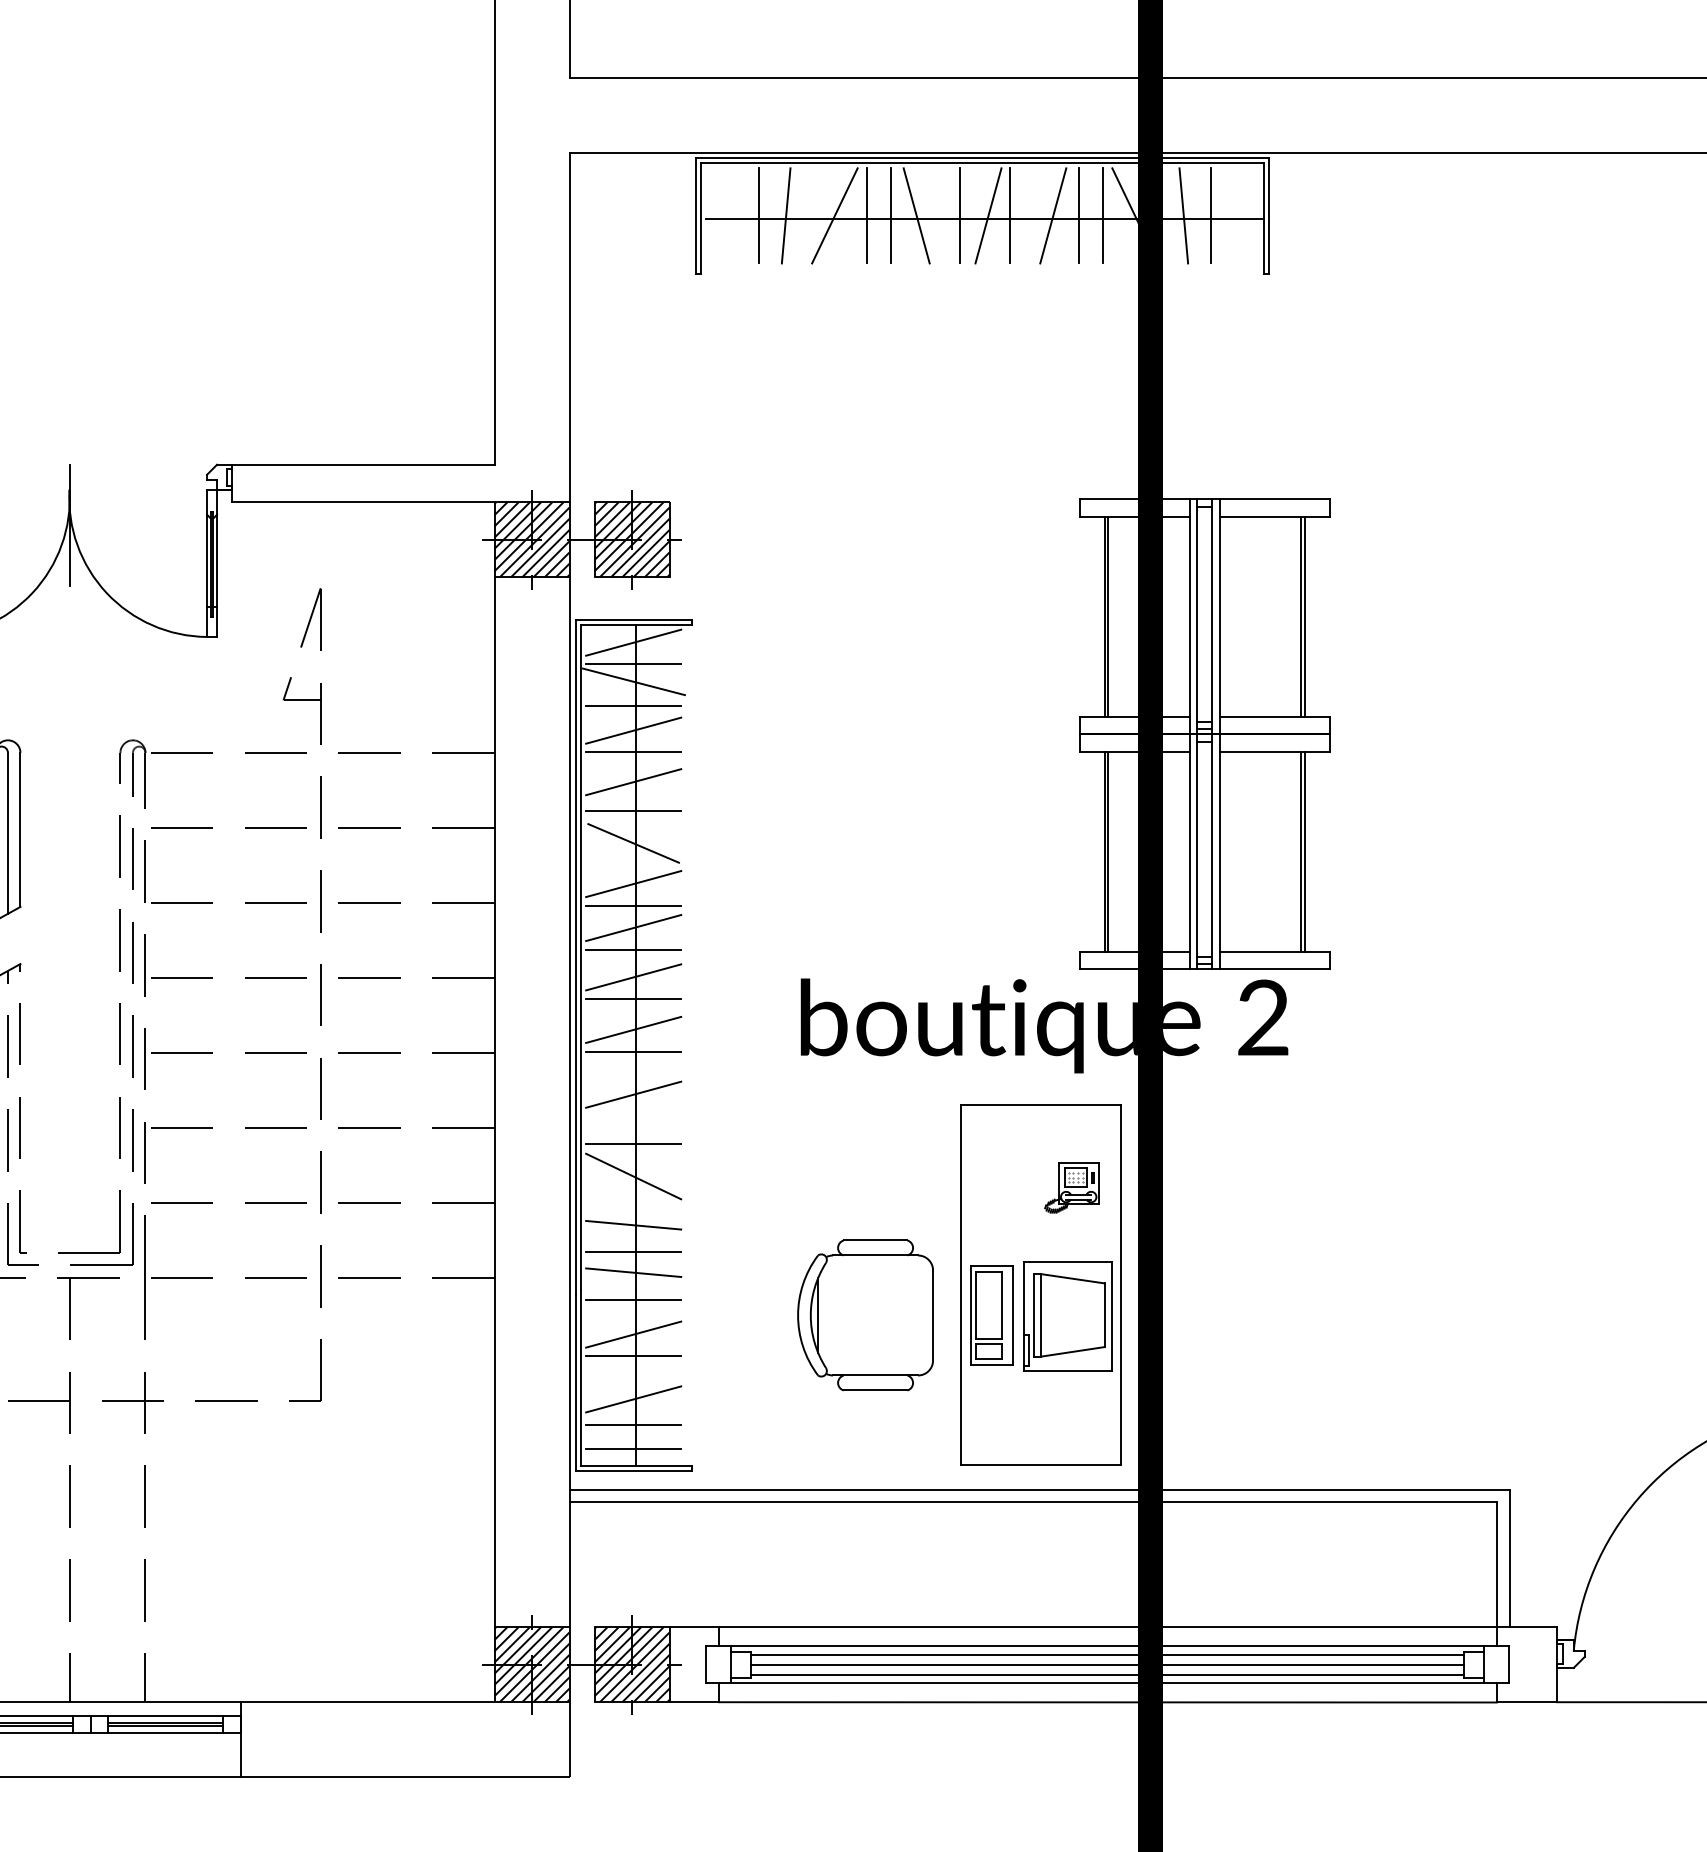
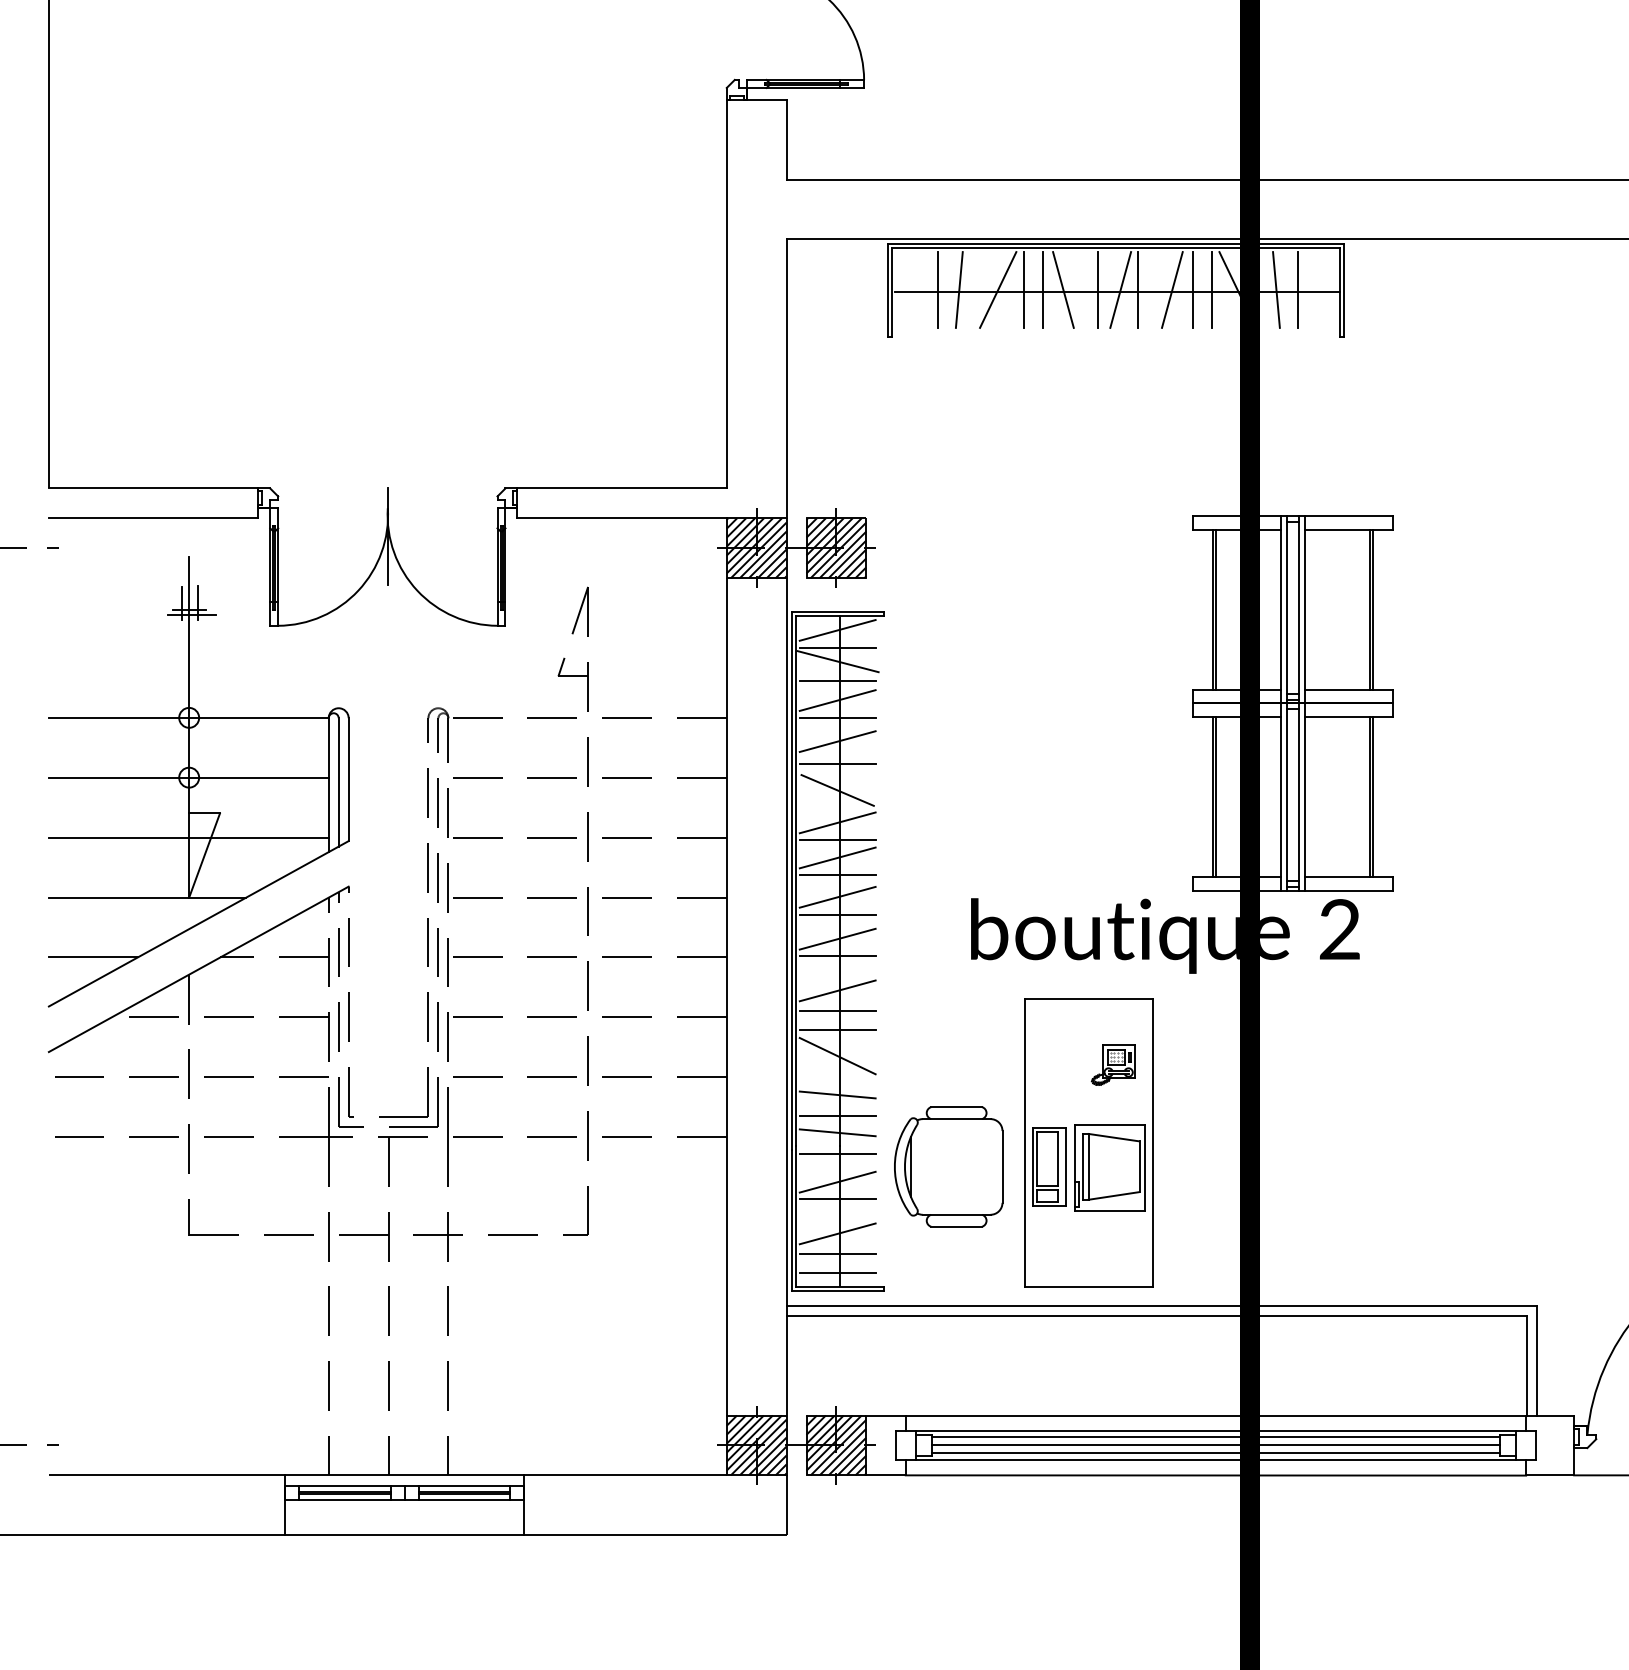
line: (633, 1120) -> (837, 1011), added
part: (959, 1284) -> (1023, 1142), moved

